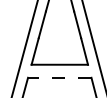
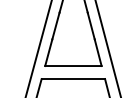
line: (59, 78) -> (73, 79), dashed -> solid

